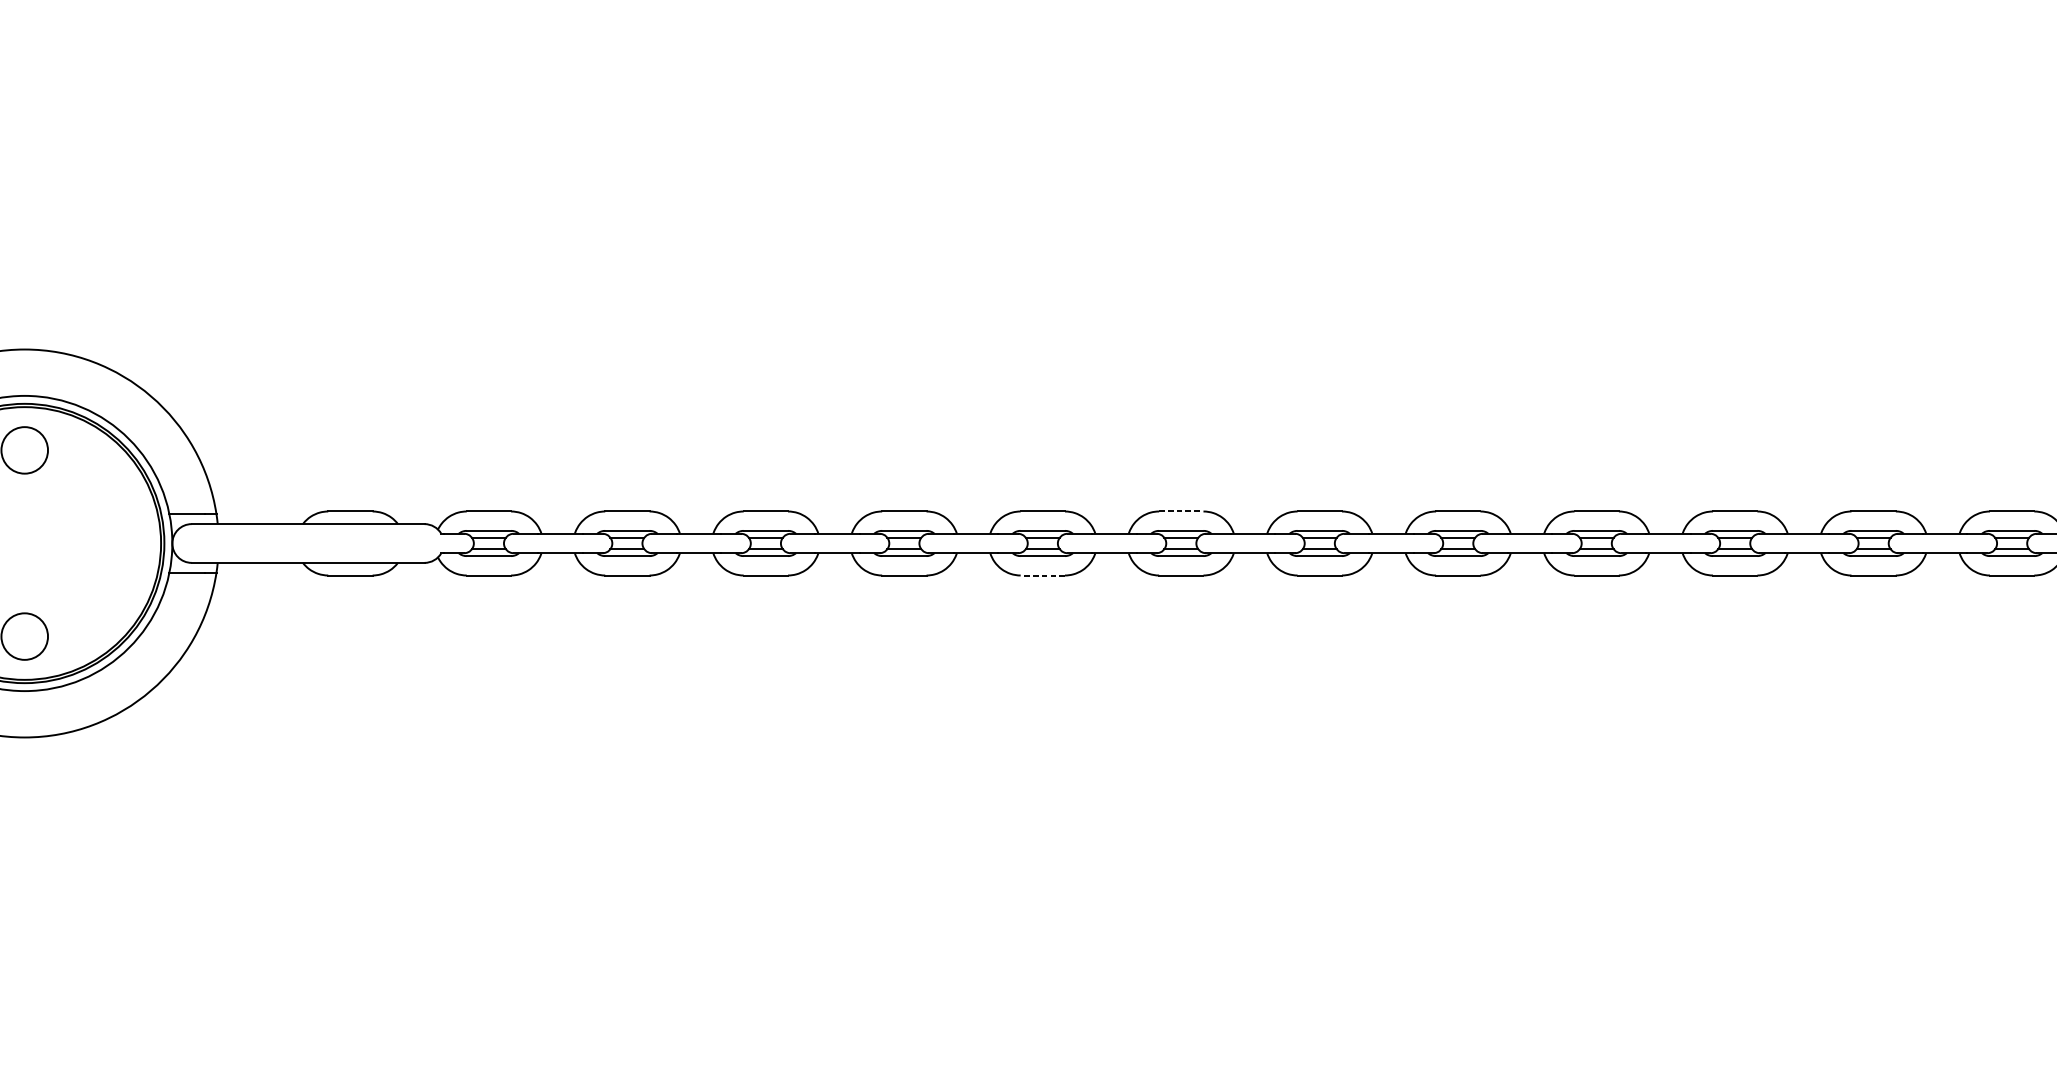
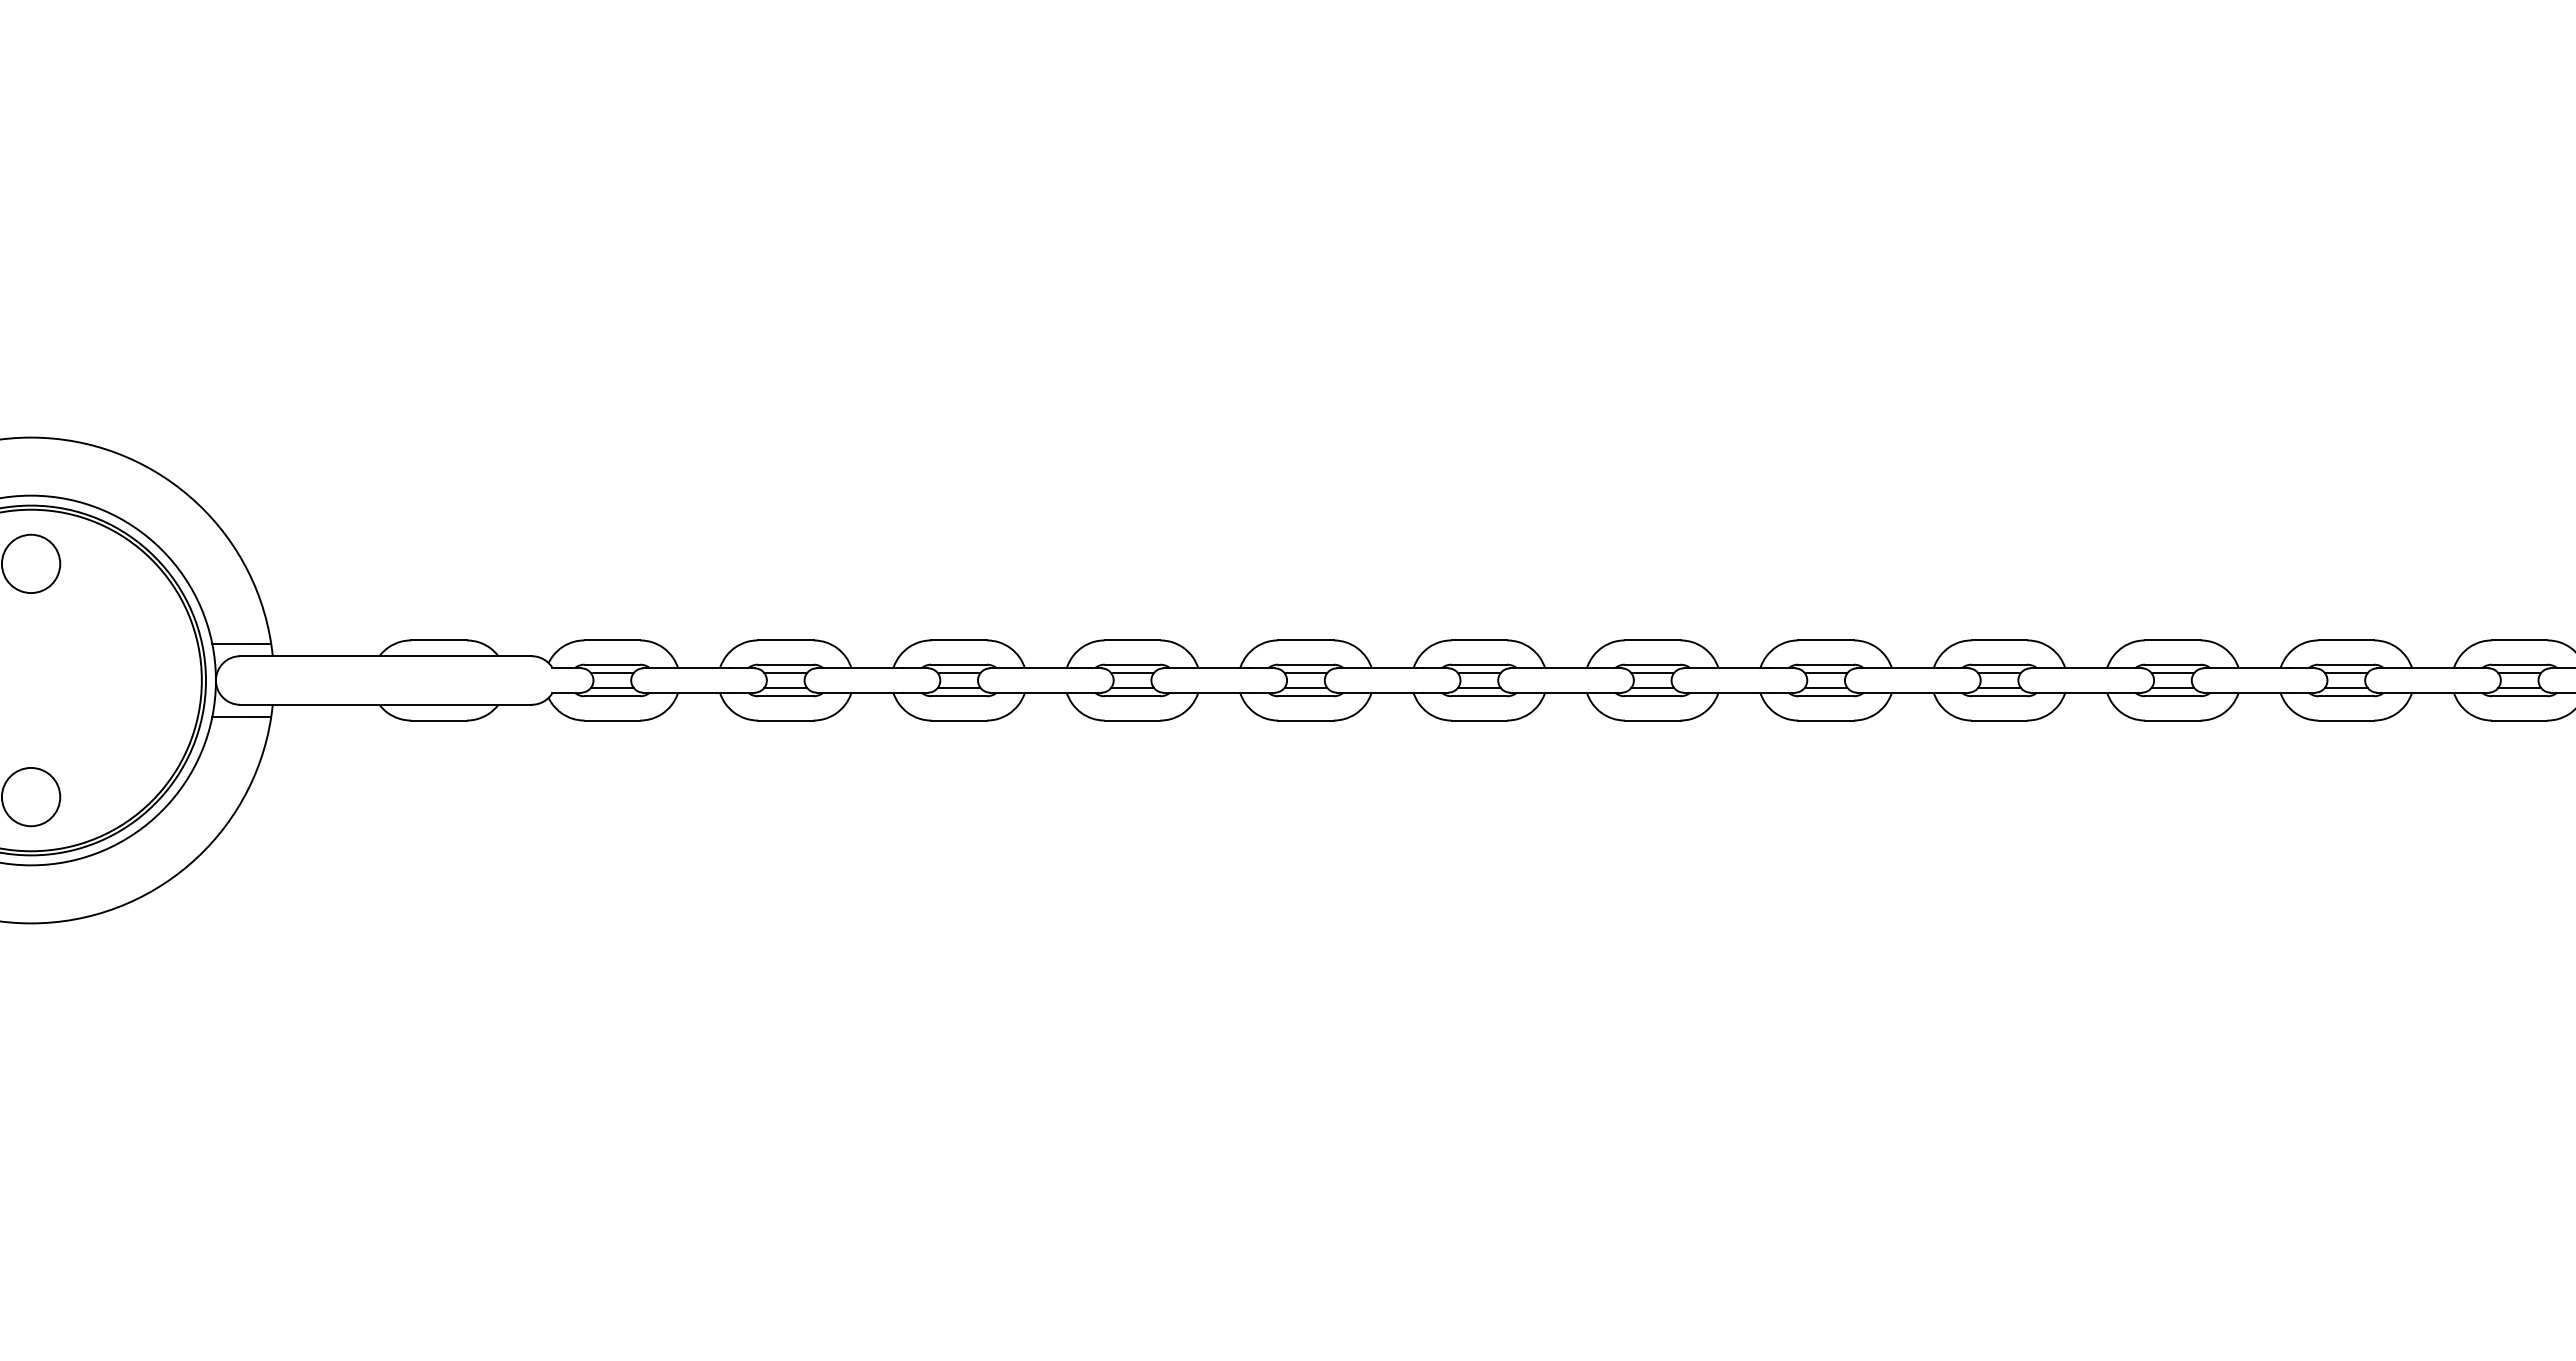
line: (1181, 511) -> (1479, 640), dashed -> solid
line: (1042, 575) -> (1305, 720), dashed -> solid

